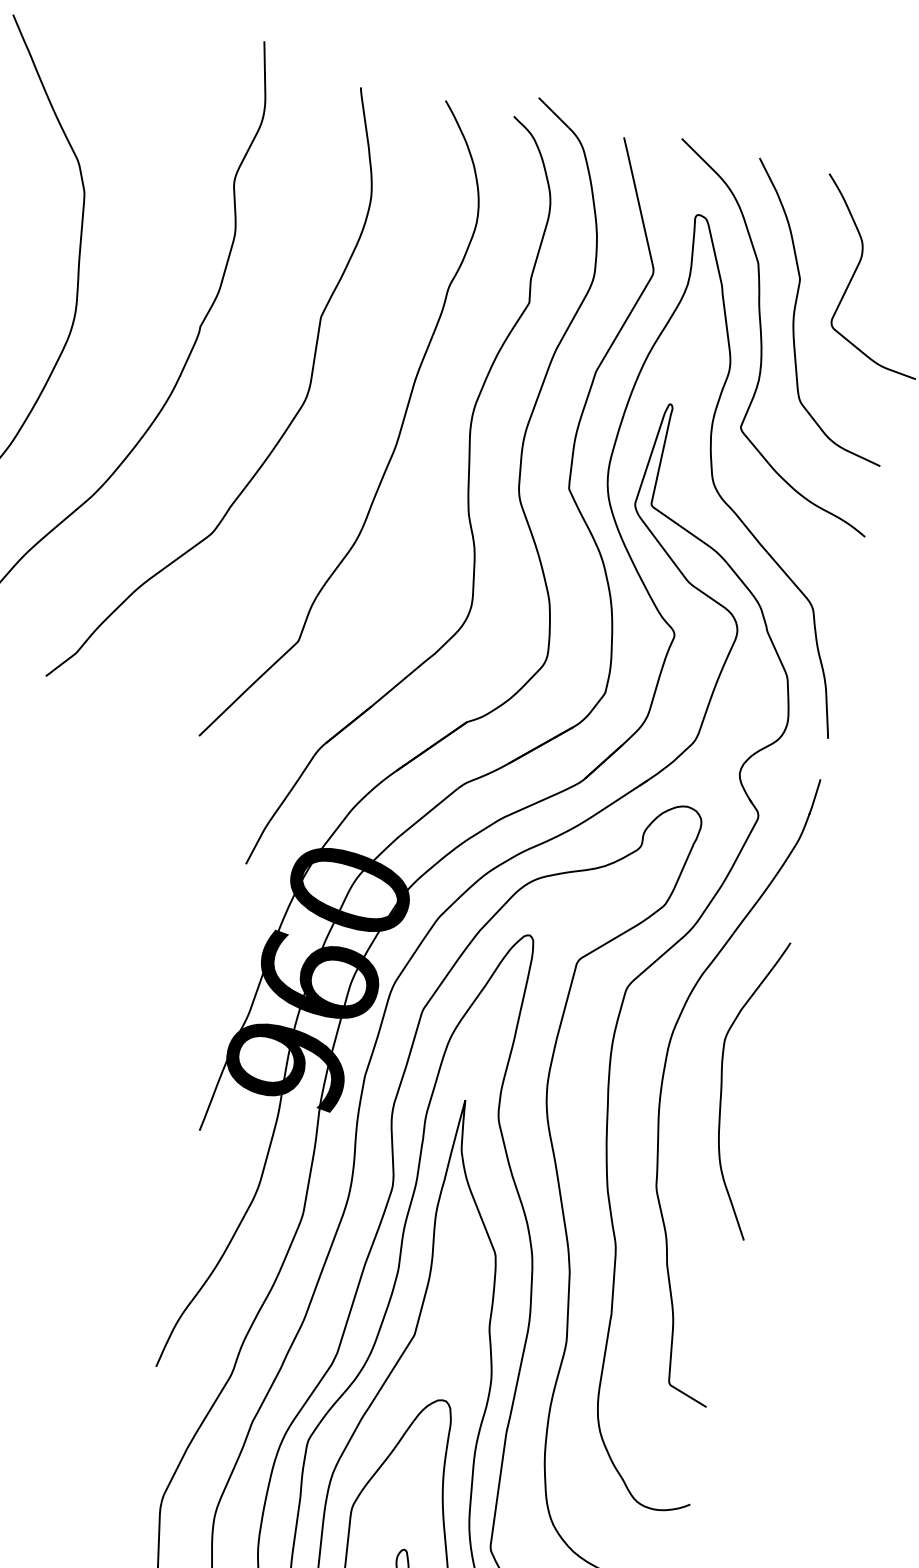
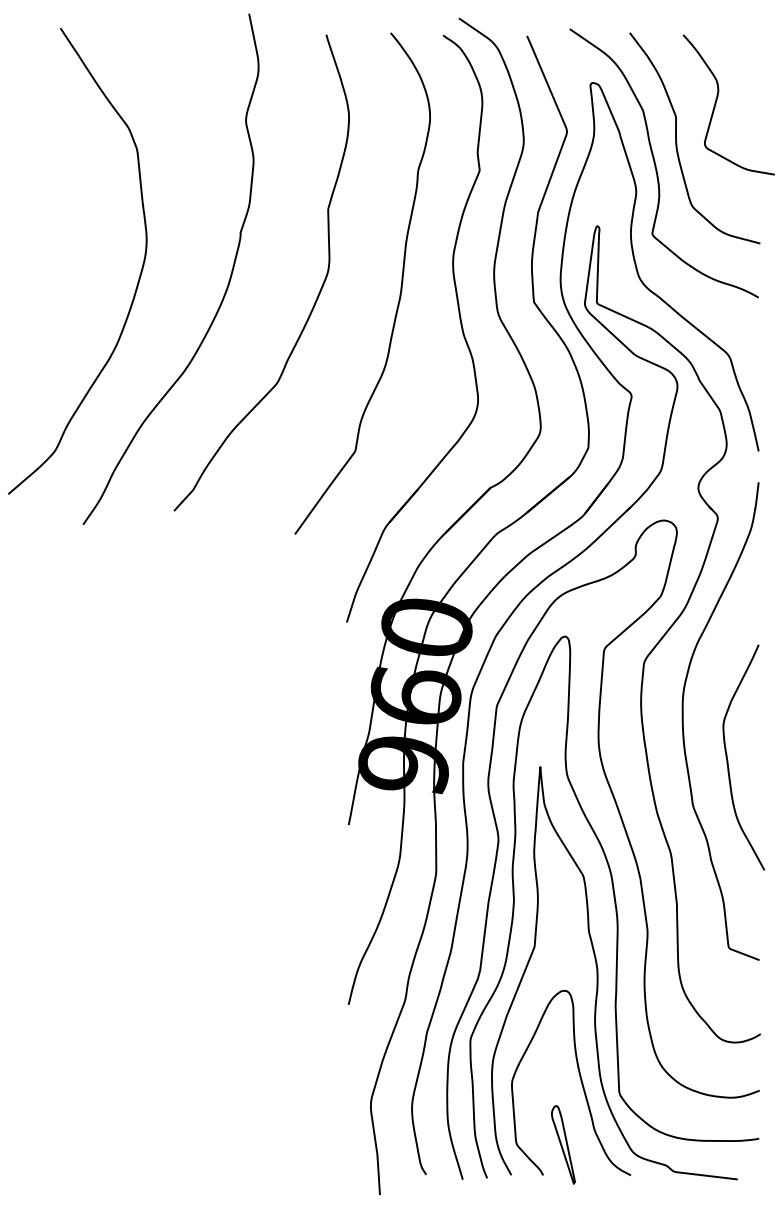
curve: (723, 1087) -> (728, 760), moved

